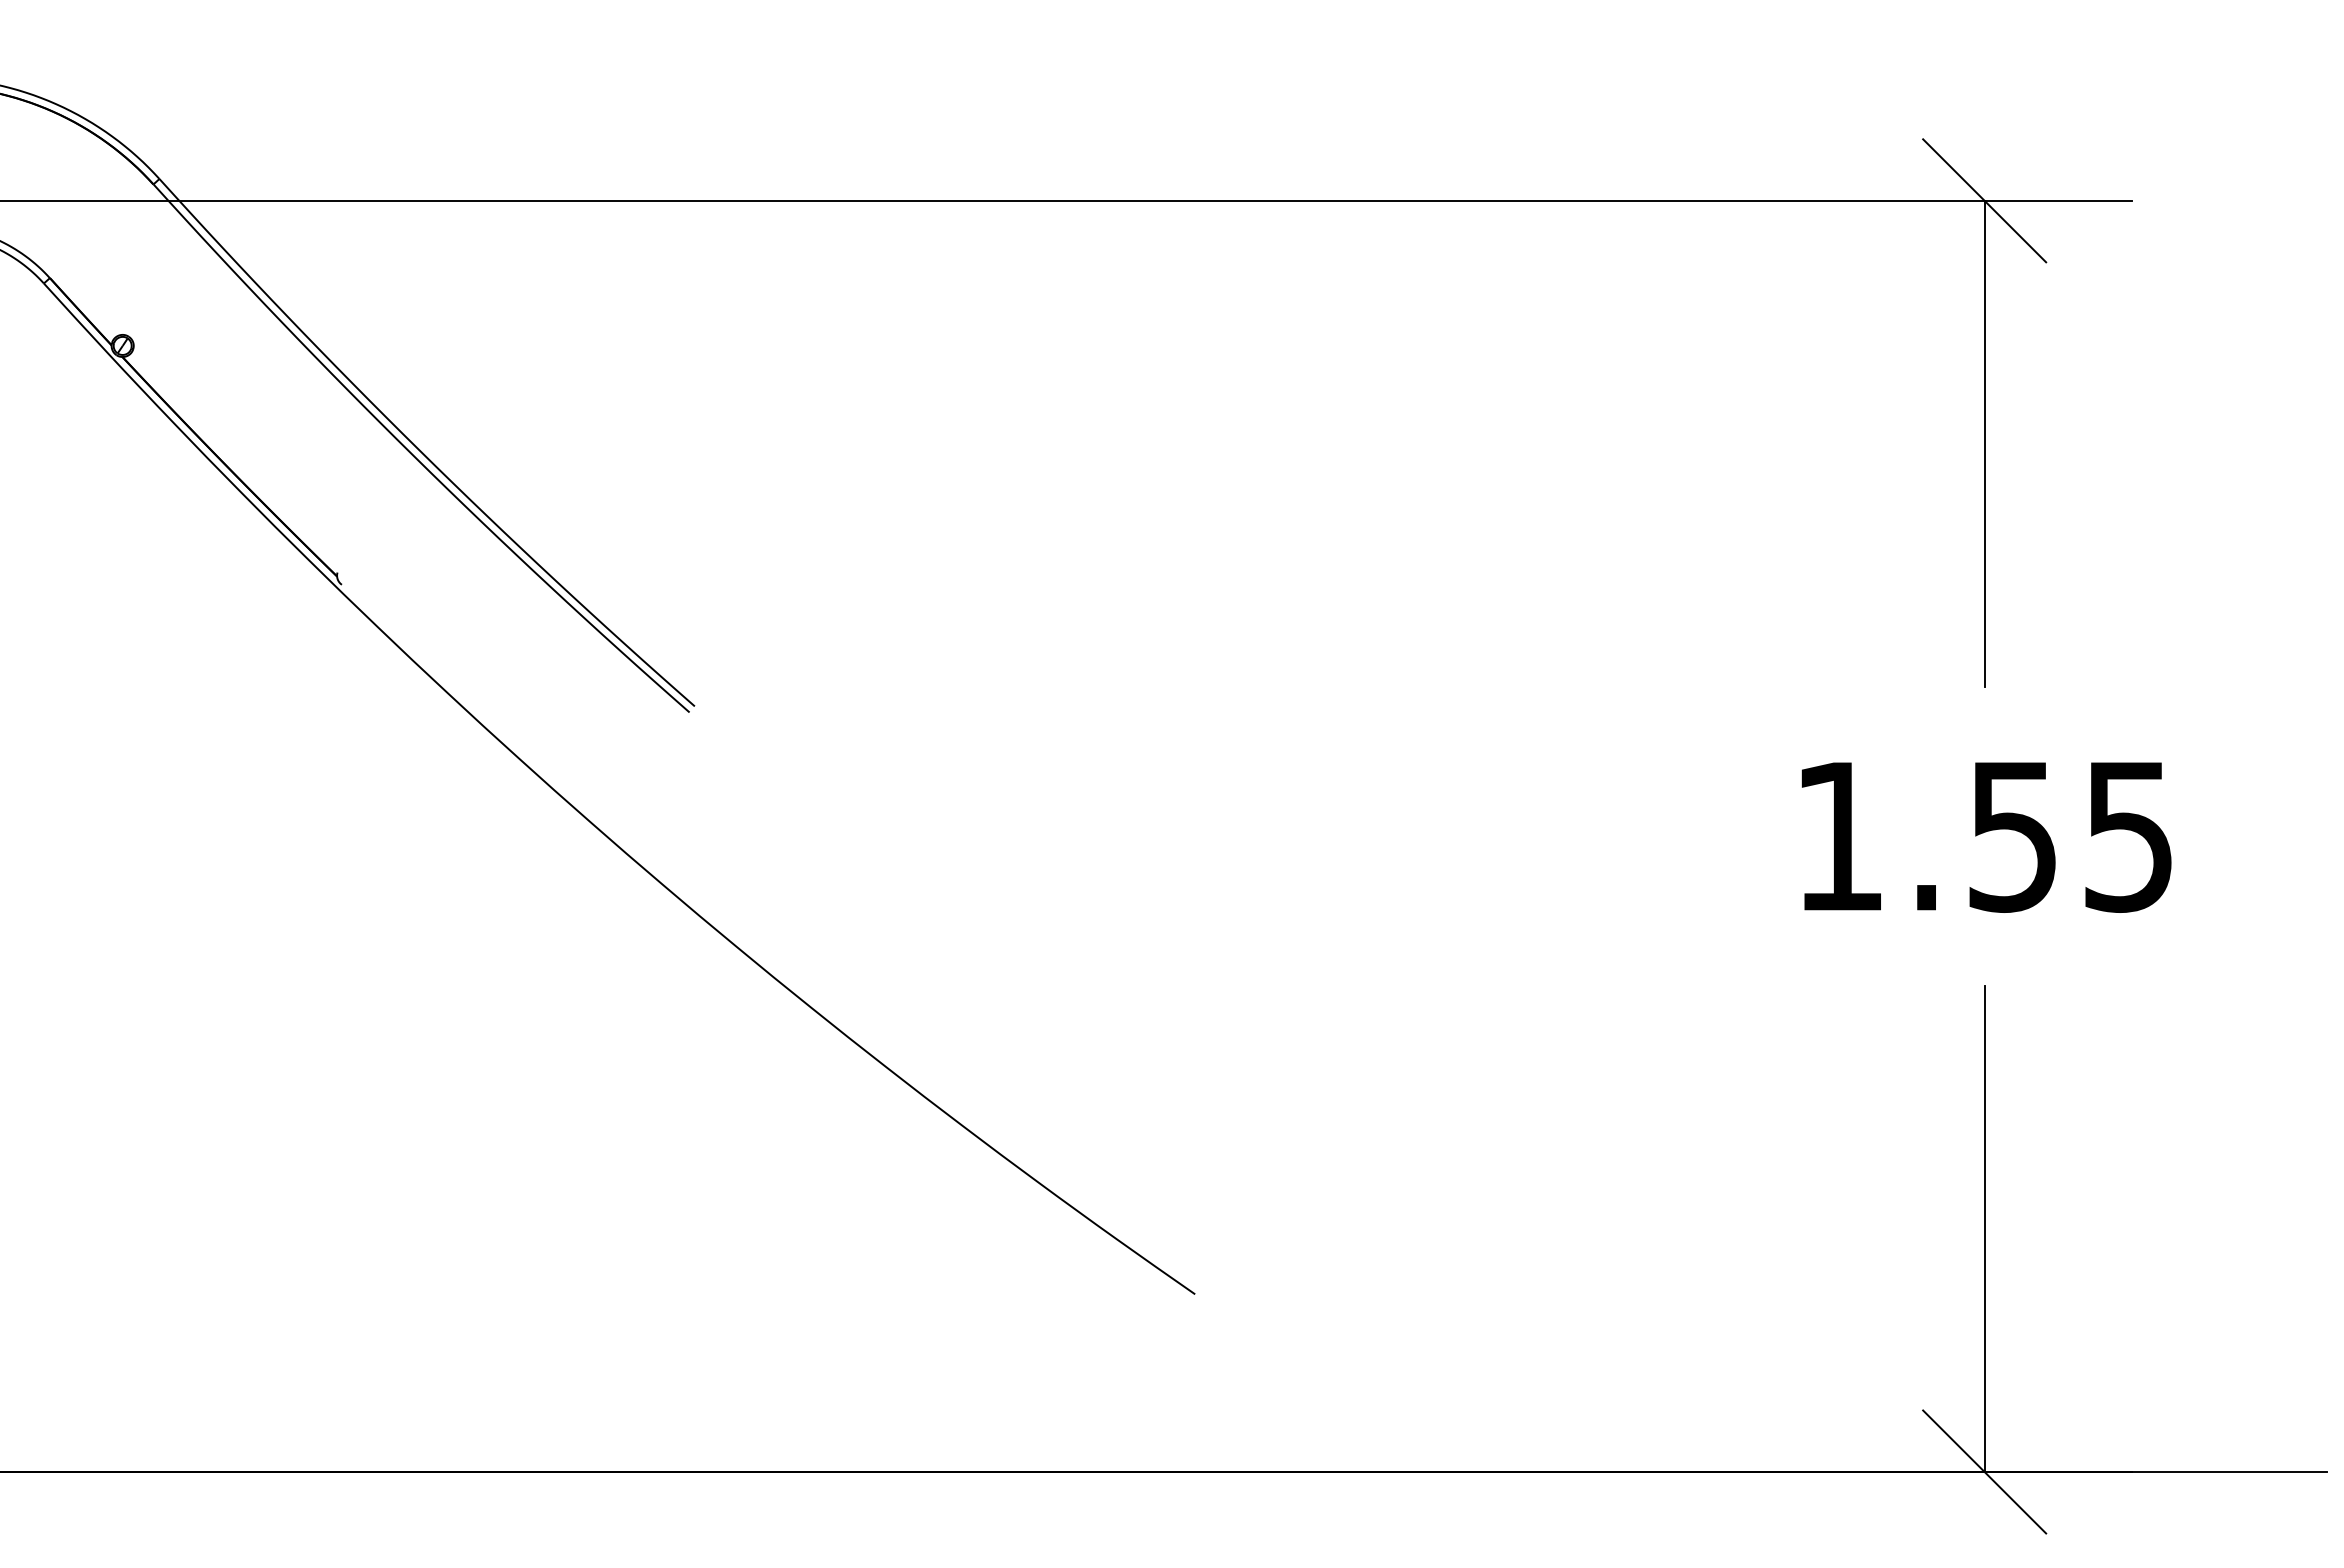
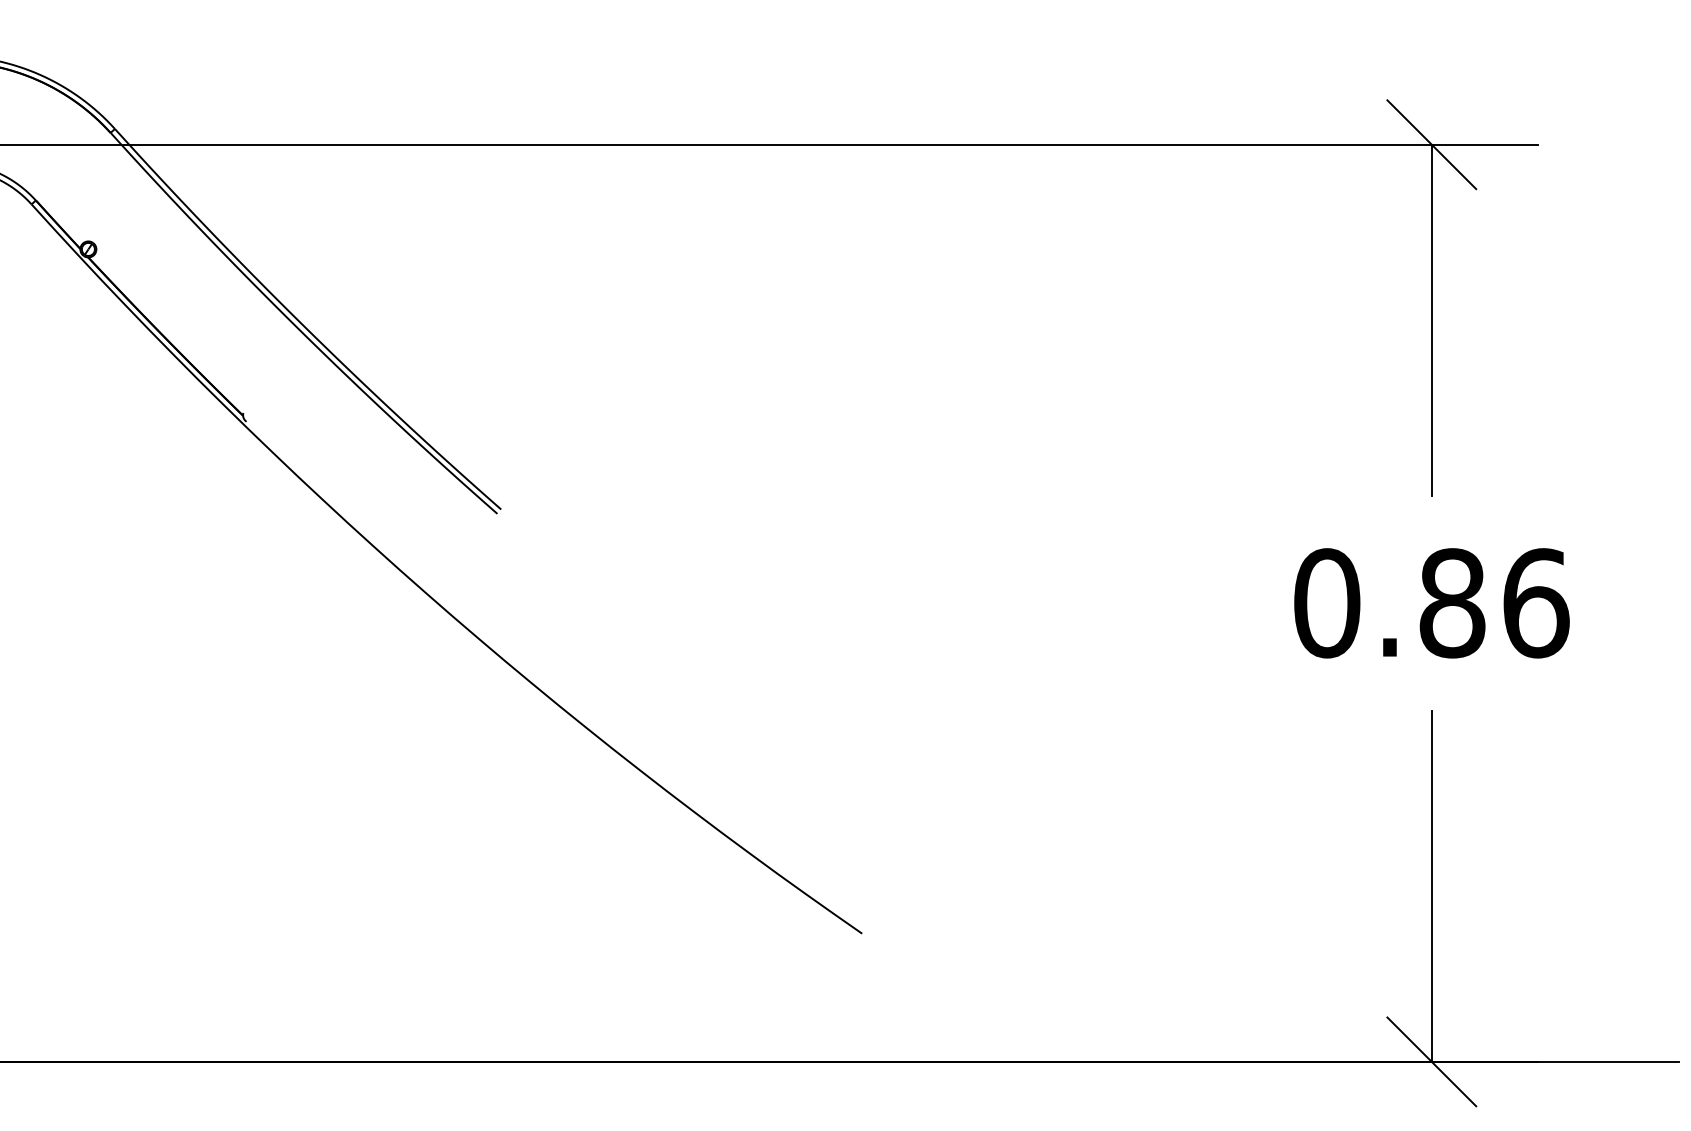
text: (1984, 836) -> (1431, 603), 1.55 -> 0.86

